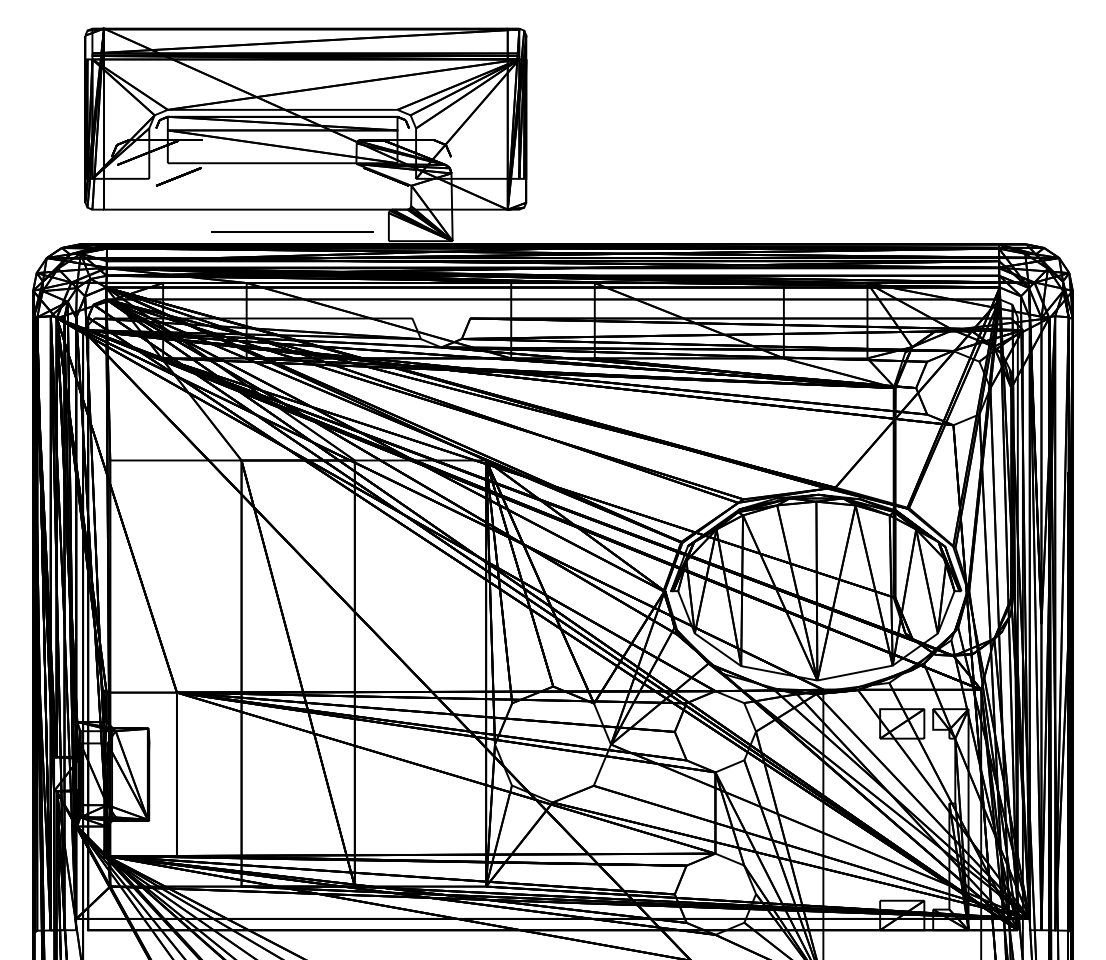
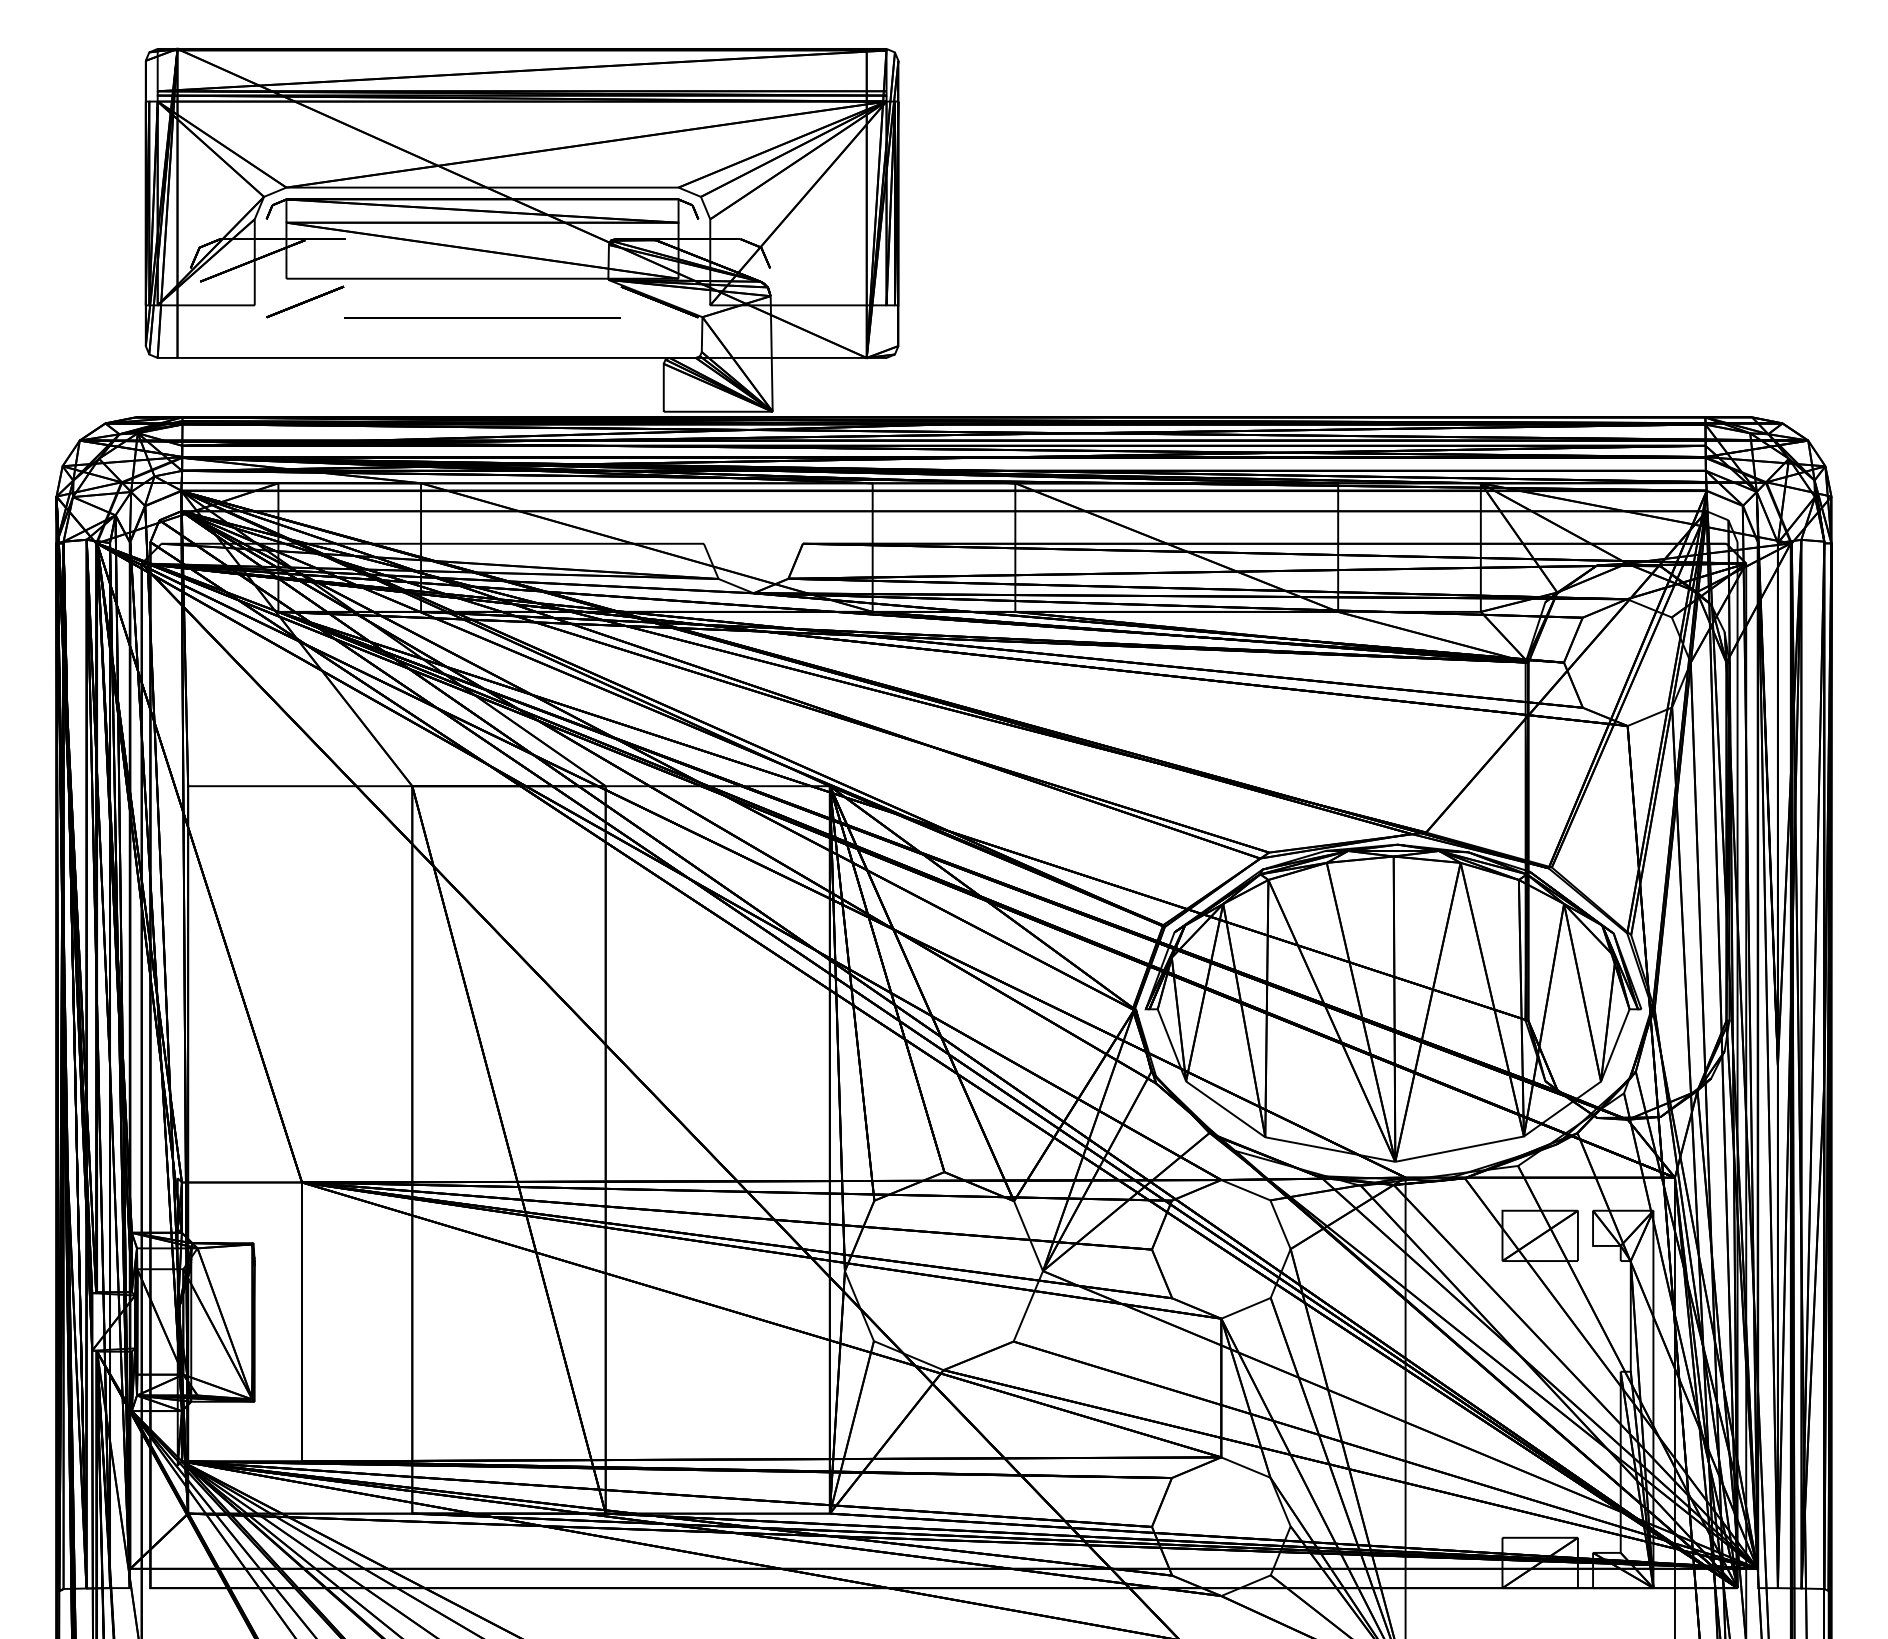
line: (292, 231) -> (482, 316), moved

